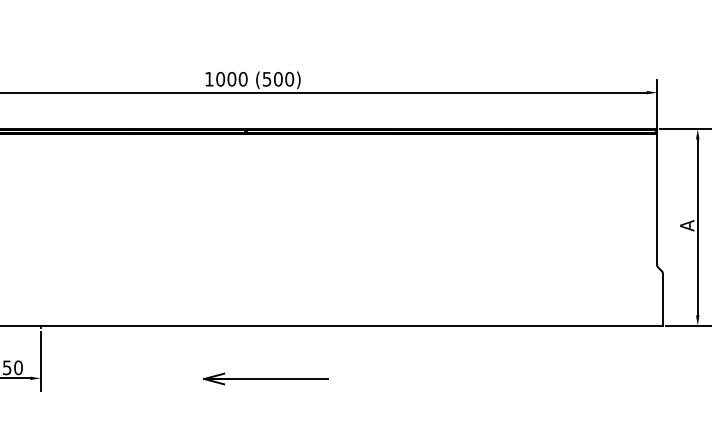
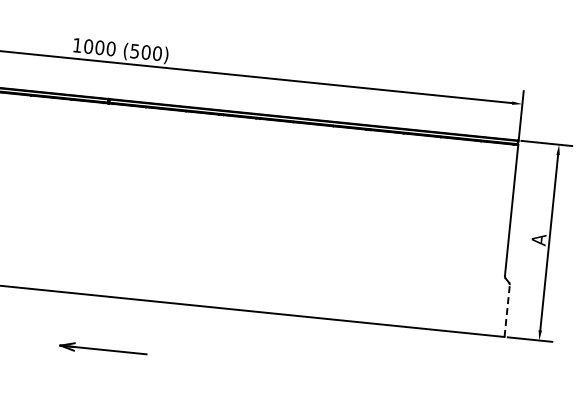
line: (662, 299) -> (506, 310), solid -> dashed
part: (265, 378) -> (103, 349), size x0.7

